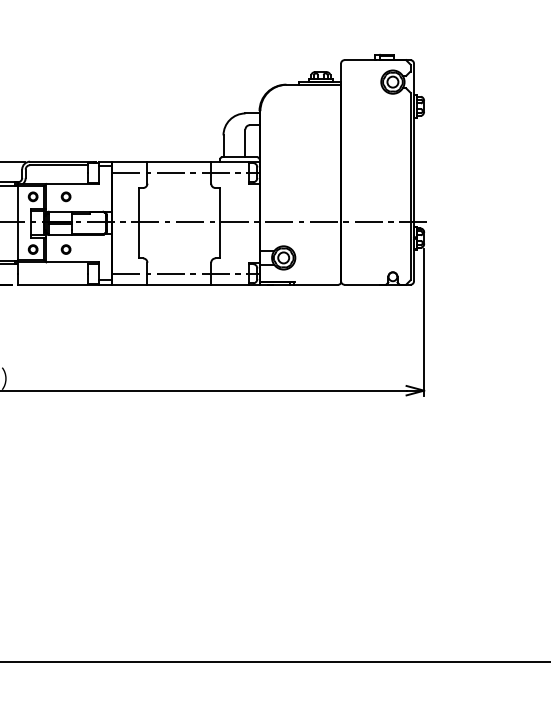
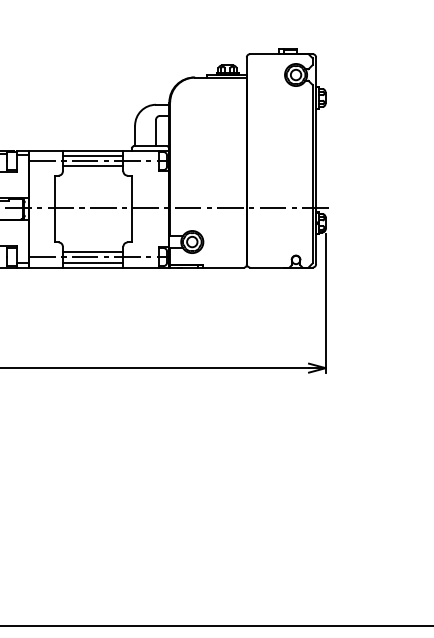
line: (179, 166) -> (93, 155), added
line: (179, 178) -> (93, 166), added
line: (179, 268) -> (93, 252), added
line: (179, 279) -> (93, 262), added

